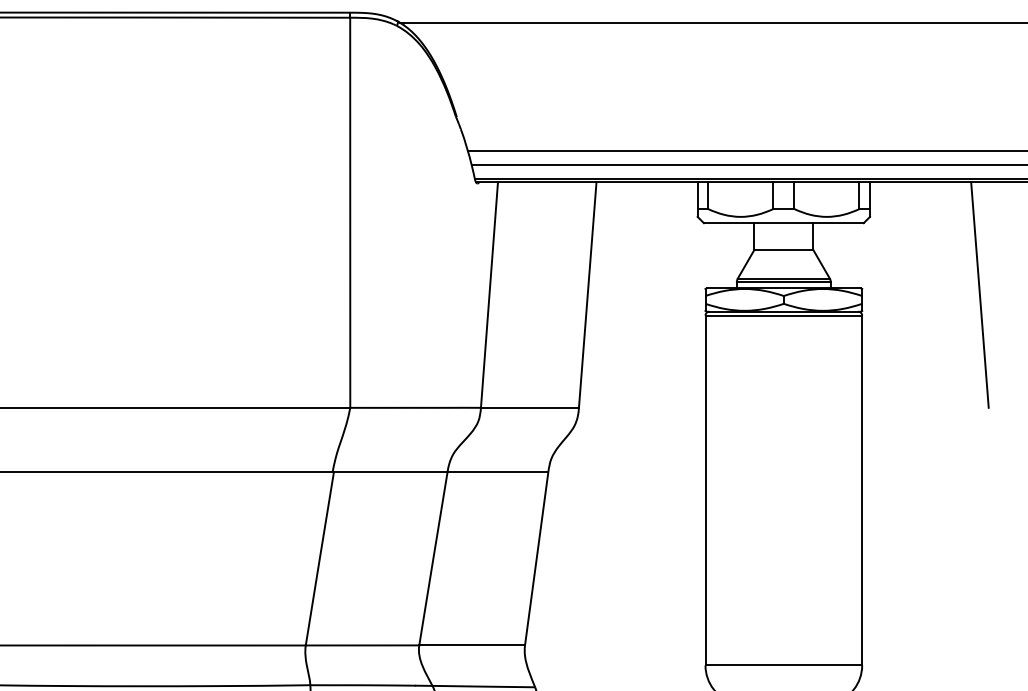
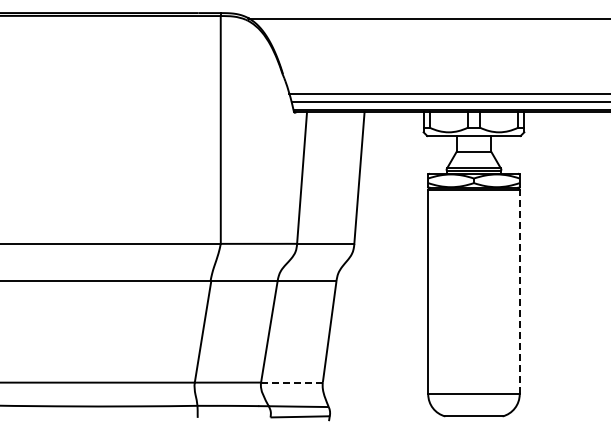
line: (979, 294) -> (588, 177), removed
line: (861, 489) -> (519, 291), solid -> dashed
line: (471, 645) -> (291, 382), solid -> dashed

